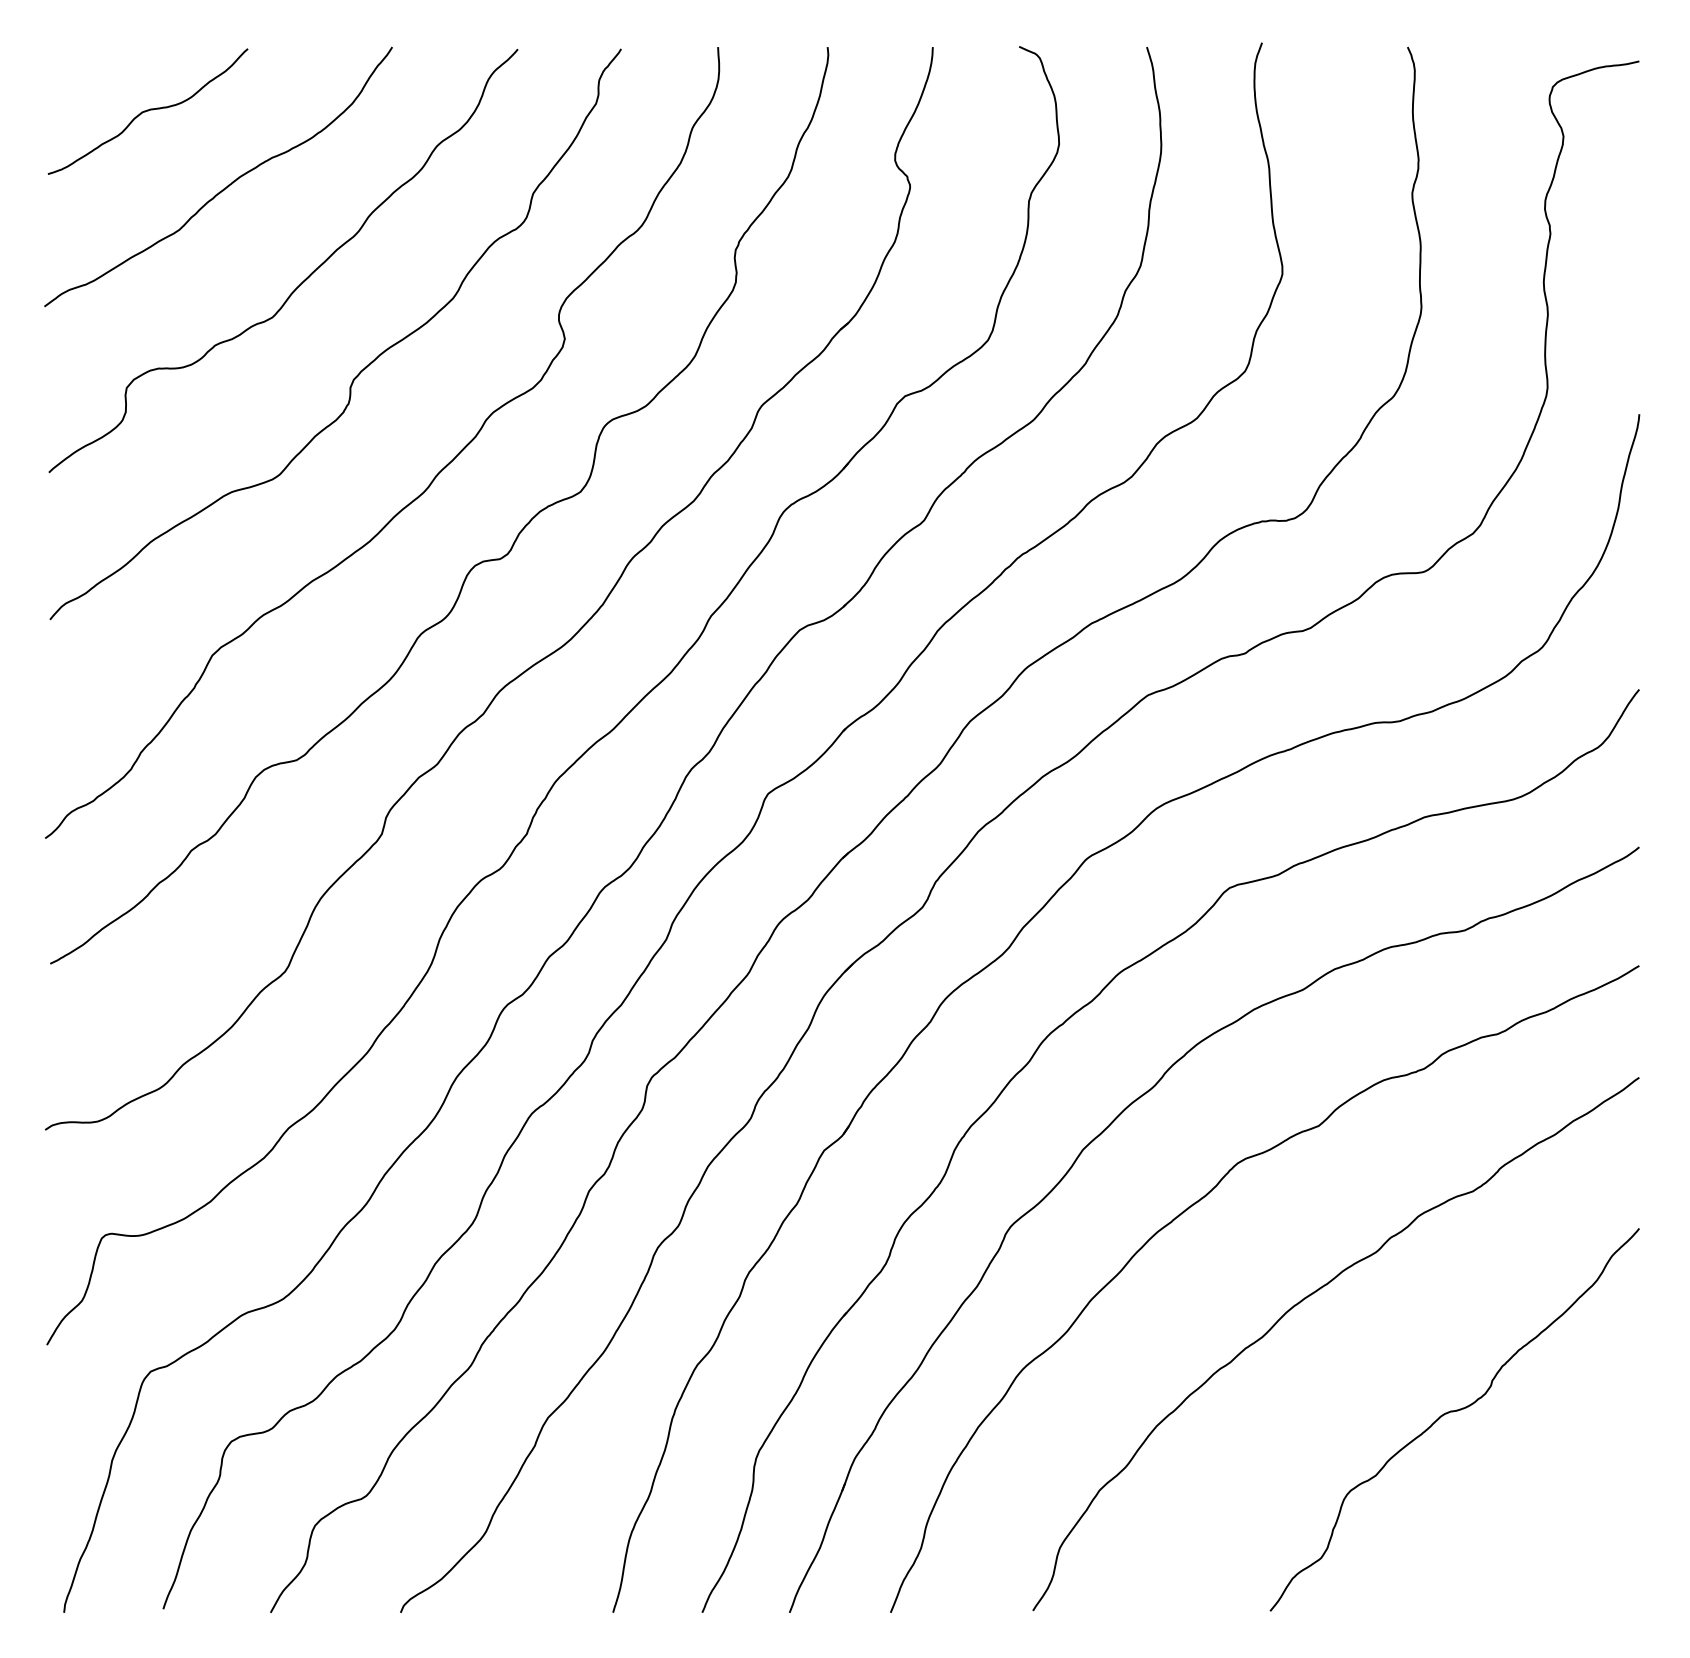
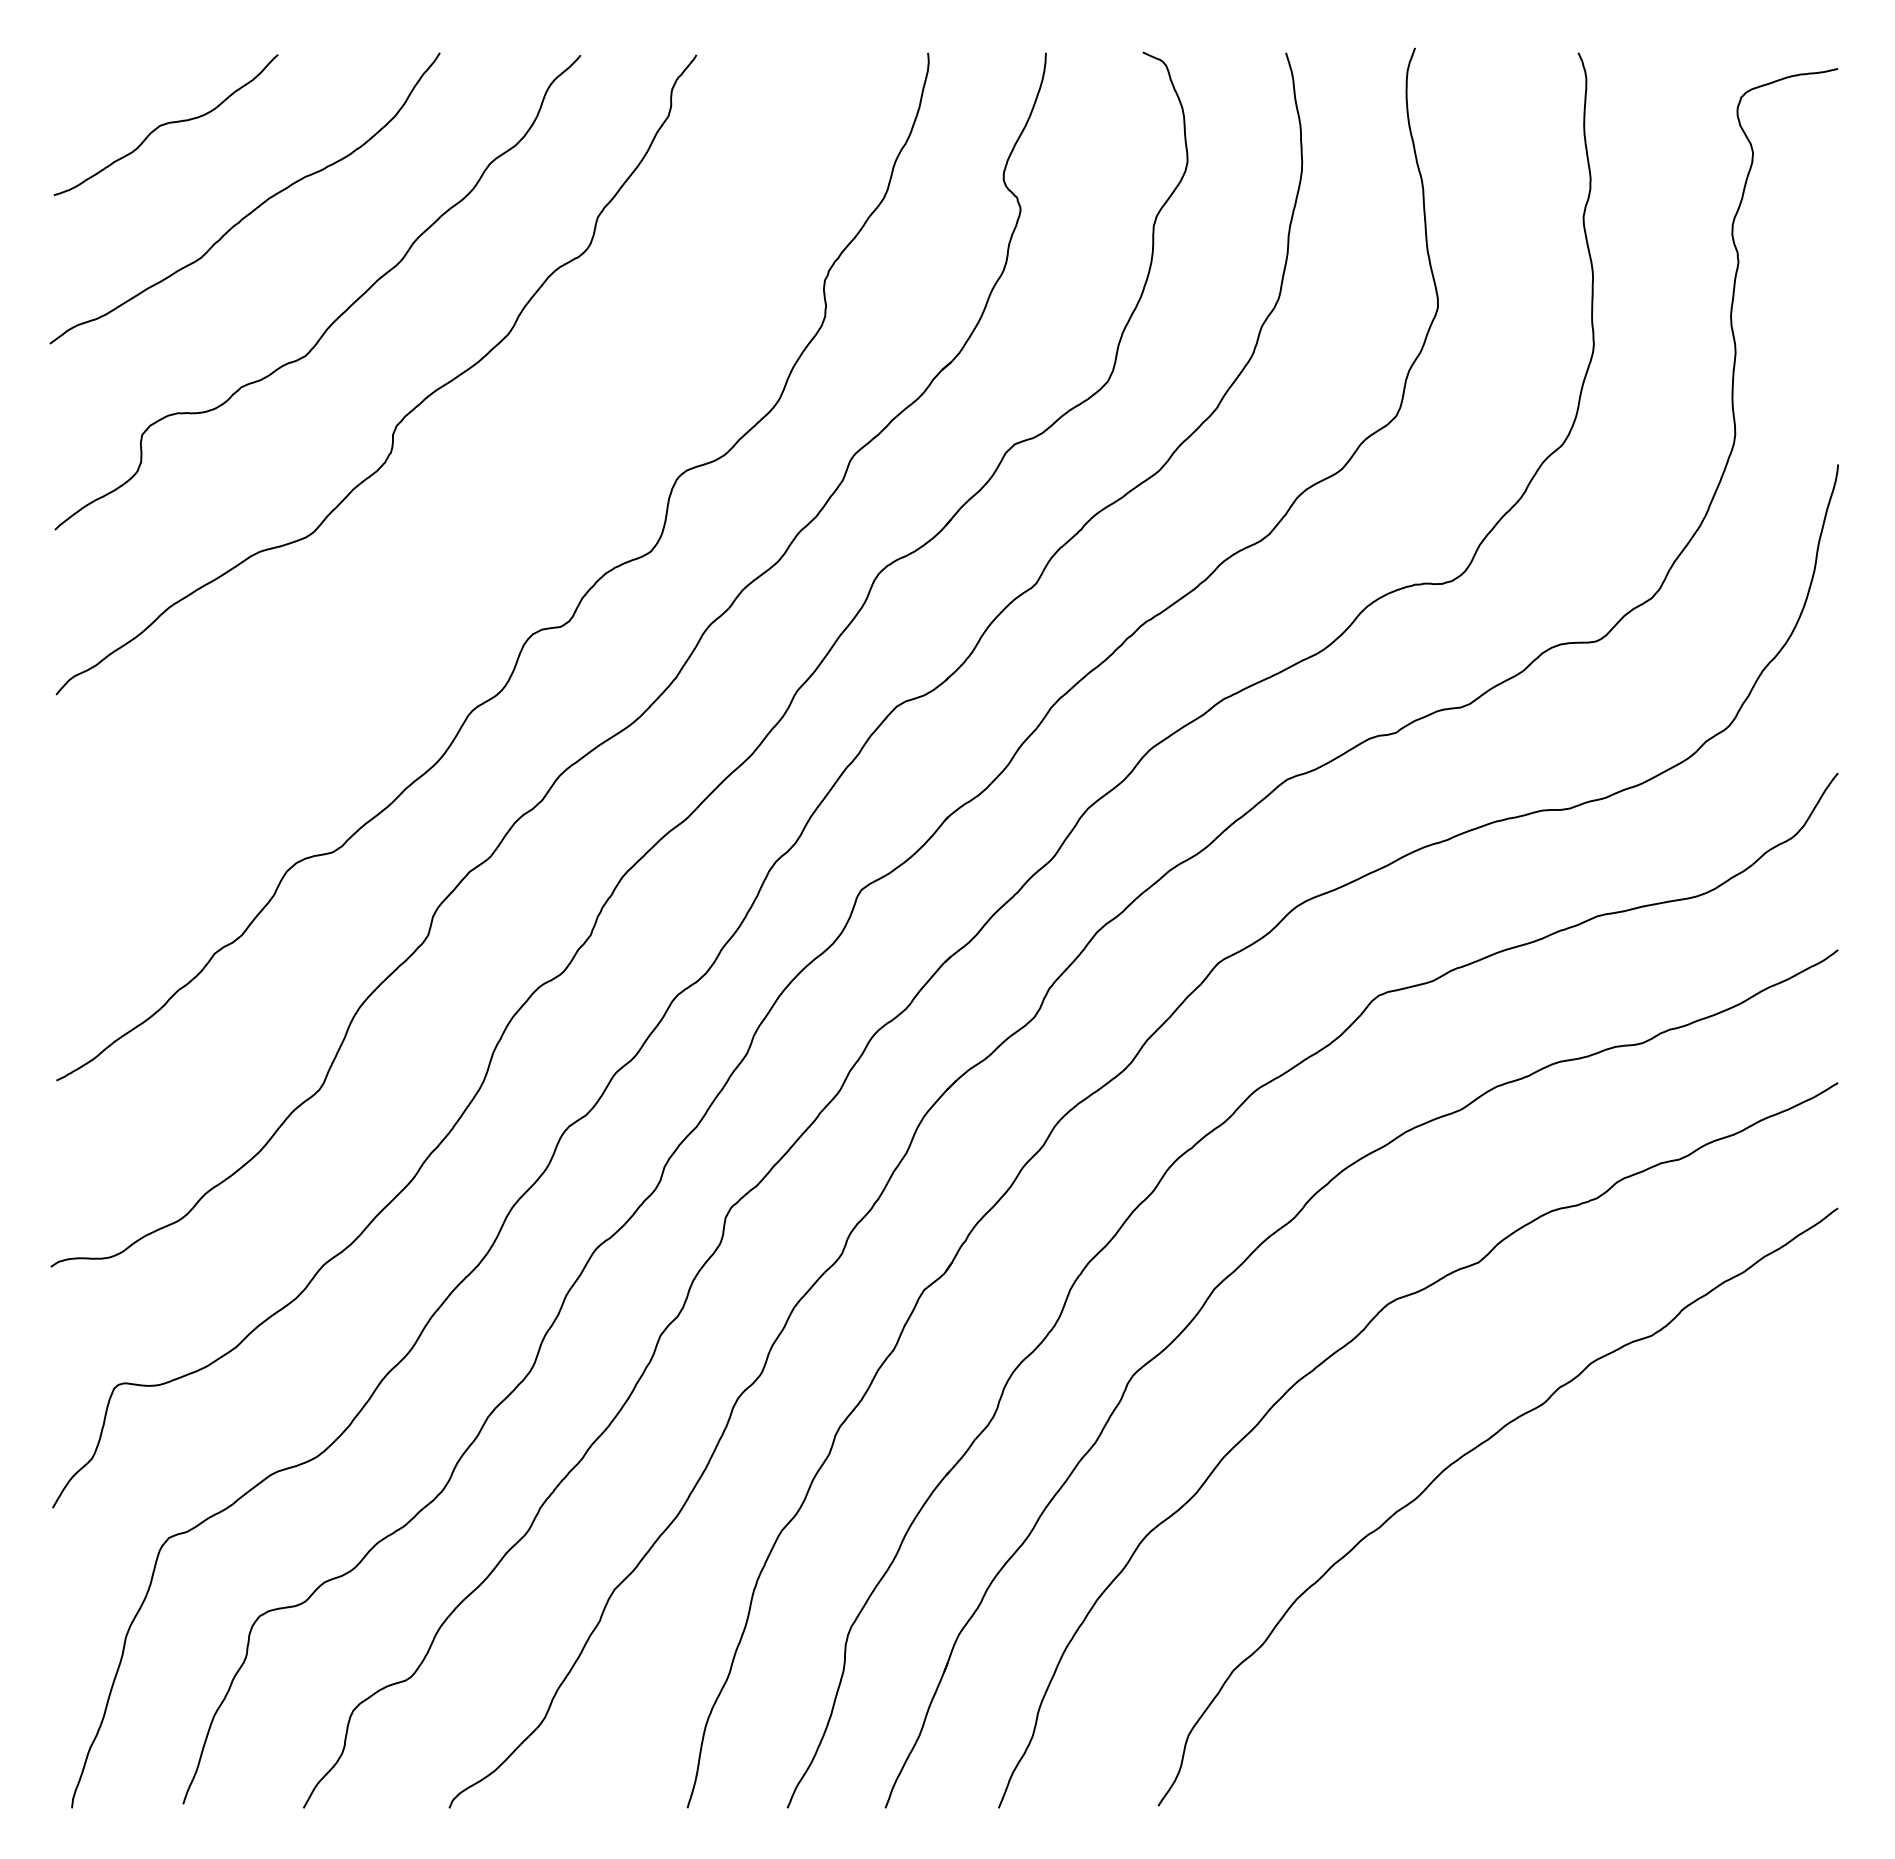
curve: (433, 477) -> (486, 535), removed
curve: (1454, 1412) -> (1630, 1583), removed

